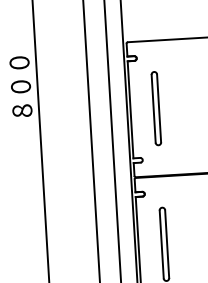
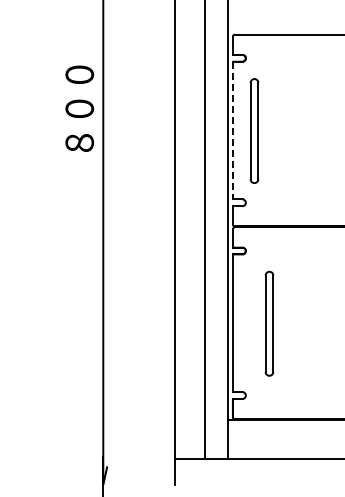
text: (20, 86) -> (79, 108), moved
part: (156, 108) -> (254, 130), moved
line: (130, 109) -> (232, 130), solid -> dashed

